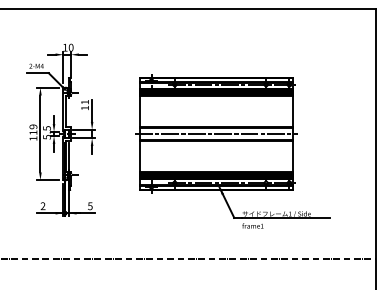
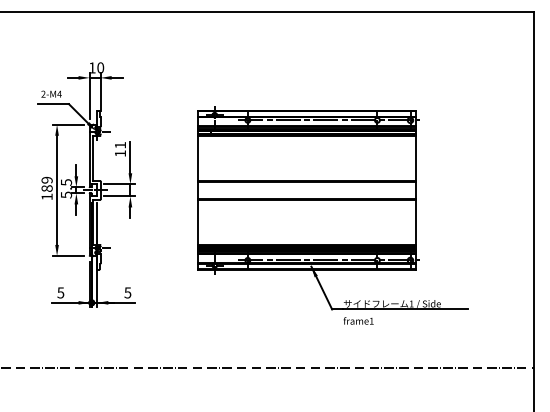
text: (32, 132) -> (46, 188), 119 -> 189
line: (216, 134) -> (306, 190), removed
text: (42, 205) -> (60, 292), 2 -> 5

